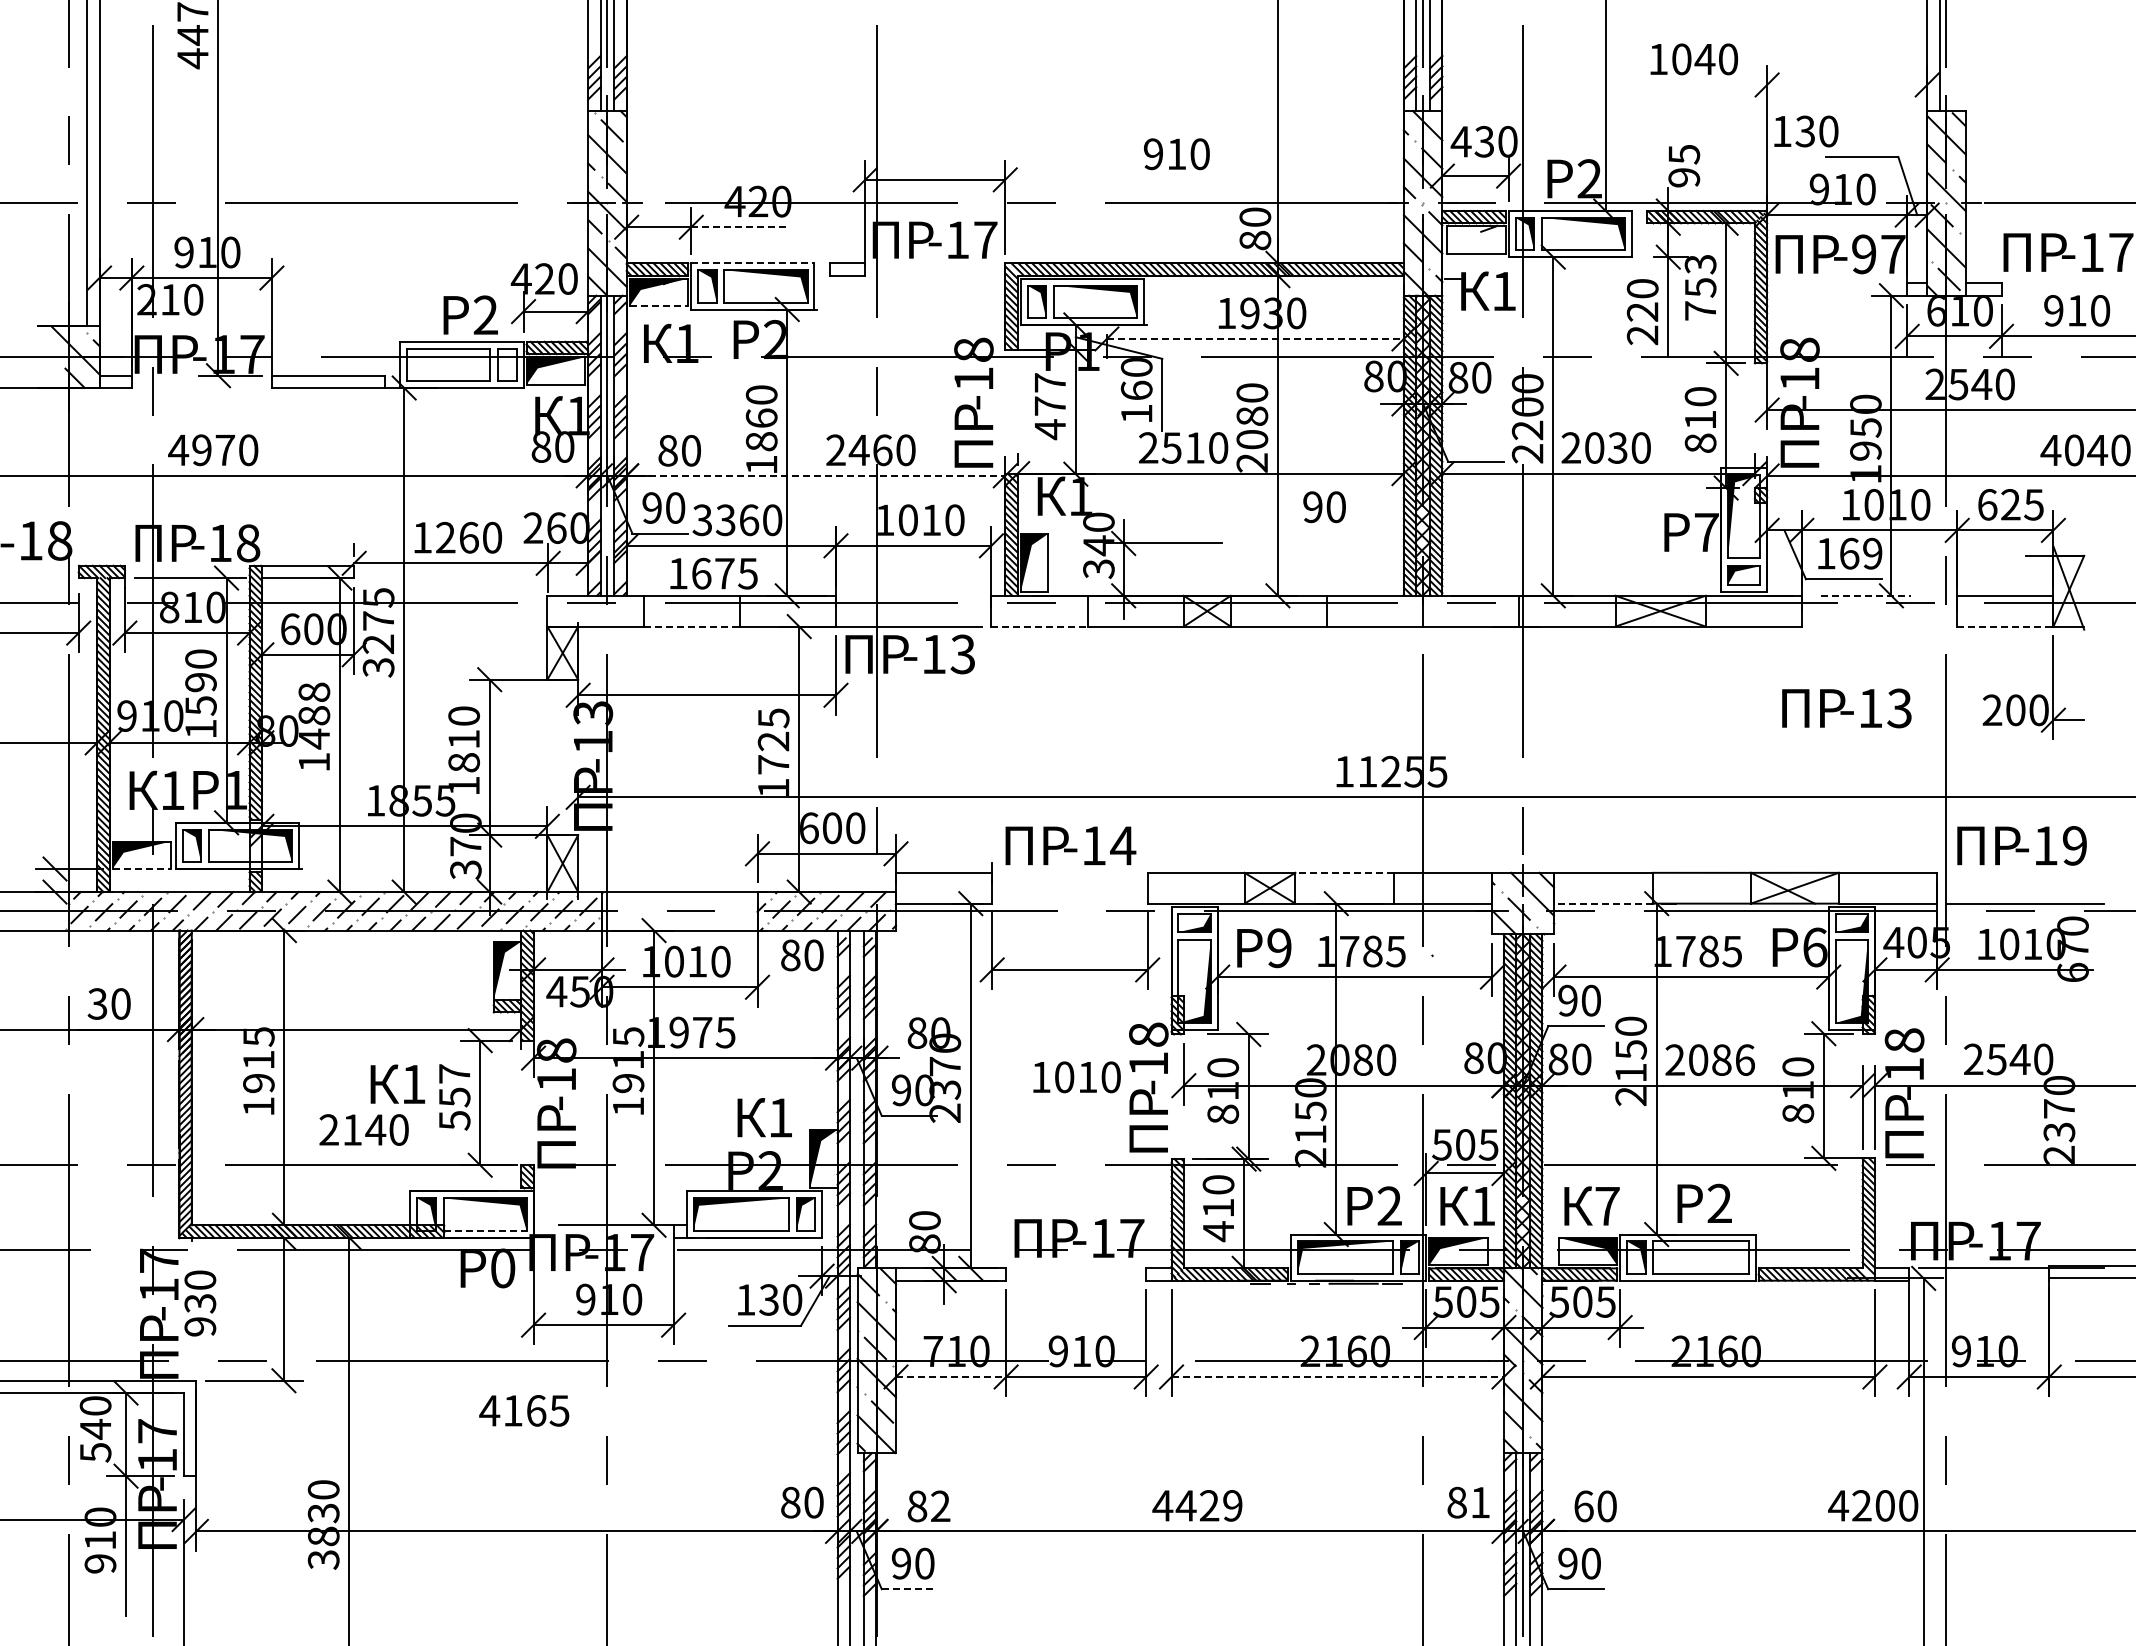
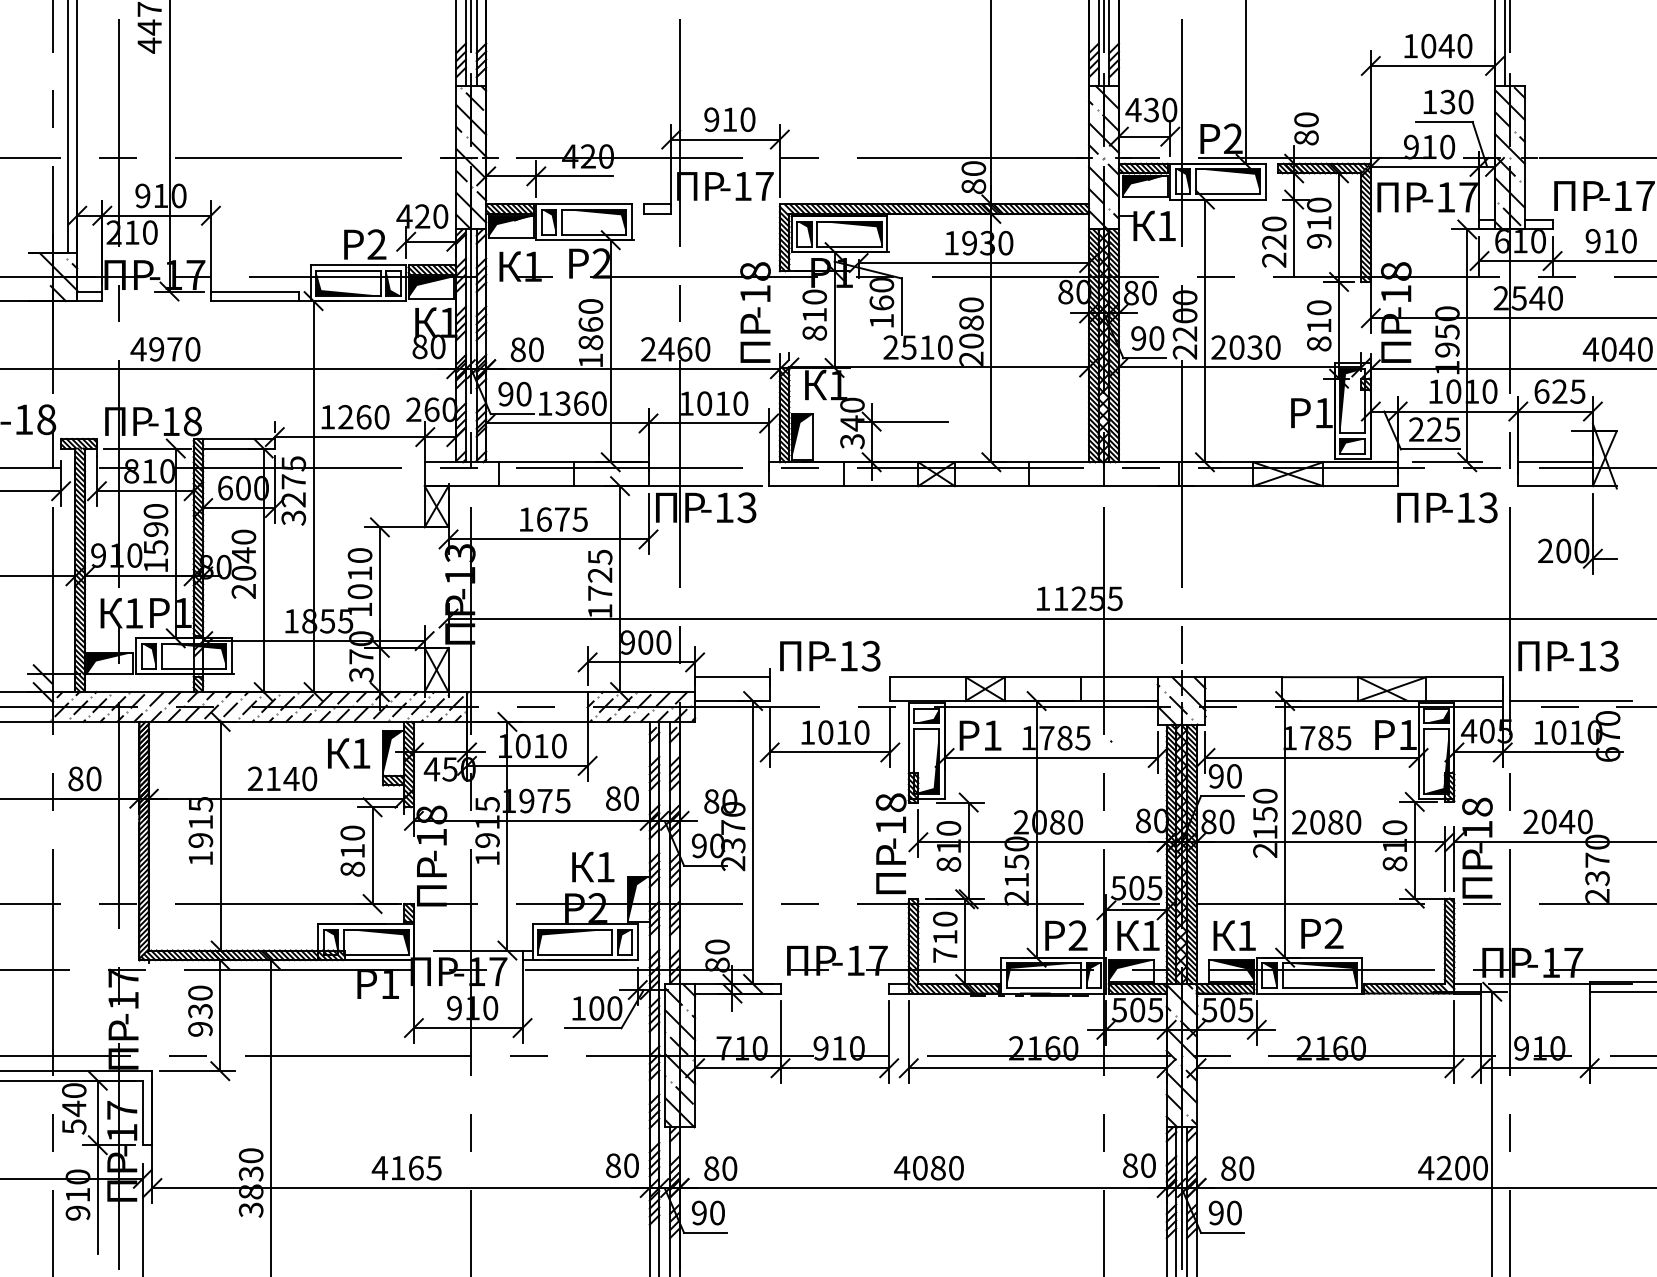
text: (1694, 59) -> (1438, 46), moved
line: (1847, 84) -> (1433, 65), added
text: (1806, 131) -> (1448, 102), moved
text: (1176, 154) -> (729, 119), moved
text: (1684, 165) -> (1306, 128), 95 -> 80
line: (740, 227) -> (574, 176), dashed -> solid
fill: (1476, 239) -> (1145, 185), added
text: (1864, 254) -> (1446, 197), -97 -> -17
line: (752, 263) -> (583, 204), dashed -> solid
text: (1700, 287) -> (1319, 223), 753 -> 910
line: (659, 306) -> (511, 237), dashed -> solid
line: (1255, 338) -> (973, 262), dashed -> solid
fill: (448, 364) -> (347, 282), added
fill: (507, 364) -> (393, 282), added
text: (1050, 406) -> (814, 315), 477 -> 810
line: (816, 475) -> (633, 368), dashed -> solid
text: (1324, 507) -> (1147, 338), moved
text: (701, 520) -> (544, 403), 3360 -> 1360
text: (1706, 532) -> (1323, 413), 7 -> 1
text: (1849, 553) -> (1434, 429), 169 -> 225
text: (713, 573) -> (553, 519), moved
line: (1866, 595) -> (1447, 462), dashed -> solid
line: (692, 626) -> (537, 486), dashed -> solid
line: (1040, 626) -> (807, 486), dashed -> solid
line: (2005, 626) -> (1555, 486), dashed -> solid
text: (1846, 708) -> (1447, 507), moved
text: (314, 726) -> (244, 563), 1488 -> 2040
text: (463, 762) -> (359, 591), 1810 -> 1010
text: (809, 828) -> (627, 642), 600 -> 900
text: (1123, 845) -> (871, 655), -14 -> -13
text: (2074, 845) -> (1609, 655), -19 -> -13
line: (142, 869) -> (110, 674), dashed -> solid
line: (1344, 872) -> (1042, 676), dashed -> solid
line: (1602, 903) -> (1243, 700), dashed -> solid
text: (1815, 947) -> (1408, 735), 6 -> 1
text: (1279, 948) -> (992, 735), 9 -> 1
text: (802, 955) -> (622, 798), moved
text: (97, 1003) -> (75, 778), 30 -> 80
text: (1744, 1059) -> (1353, 821), 2086 -> 2080
text: (1996, 1059) -> (1548, 821), 2540 -> 2040
text: (1076, 1077) -> (835, 732), moved
text: (397, 1083) -> (348, 752), moved
text: (454, 1097) -> (352, 851), 557 -> 810
text: (363, 1129) -> (282, 778), moved
text: (1607, 1206) -> (1246, 935), 7 -> 1
line: (485, 1230) -> (376, 954), dashed -> solid
text: (1218, 1231) -> (945, 955), 410 -> 710
fill: (1700, 1257) -> (1319, 975), added
text: (503, 1268) -> (390, 984), 0 -> 1
text: (768, 1299) -> (596, 1008), 130 -> 100
text: (200, 1303) -> (200, 1011), moved
line: (951, 1376) -> (738, 1067), dashed -> solid
line: (1338, 1376) -> (1038, 1067), dashed -> solid
text: (524, 1410) -> (406, 1167), moved
text: (1480, 1502) -> (1148, 1165), 81 -> 80
text: (1208, 1505) -> (937, 1167), 4429 -> 4080
text: (940, 1506) -> (729, 1168), 82 -> 80
text: (1583, 1506) -> (1228, 1168), 60 -> 80
line: (909, 1589) -> (705, 1233), dashed -> solid

